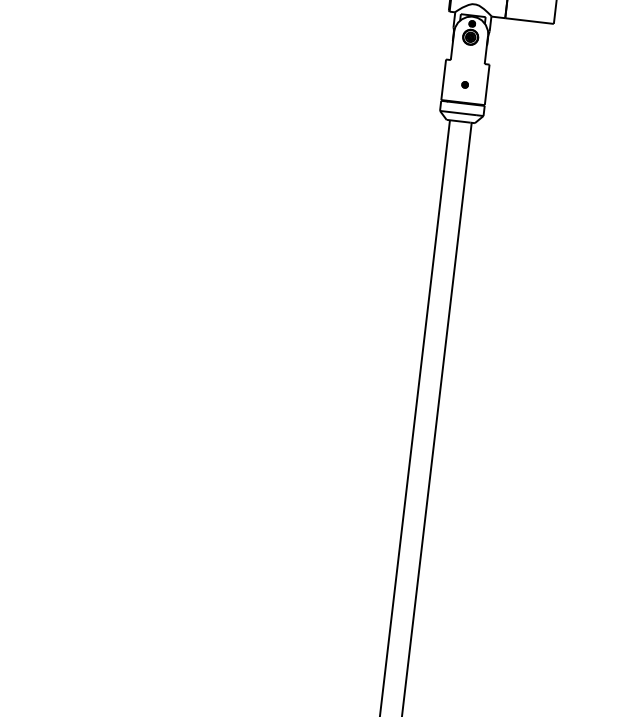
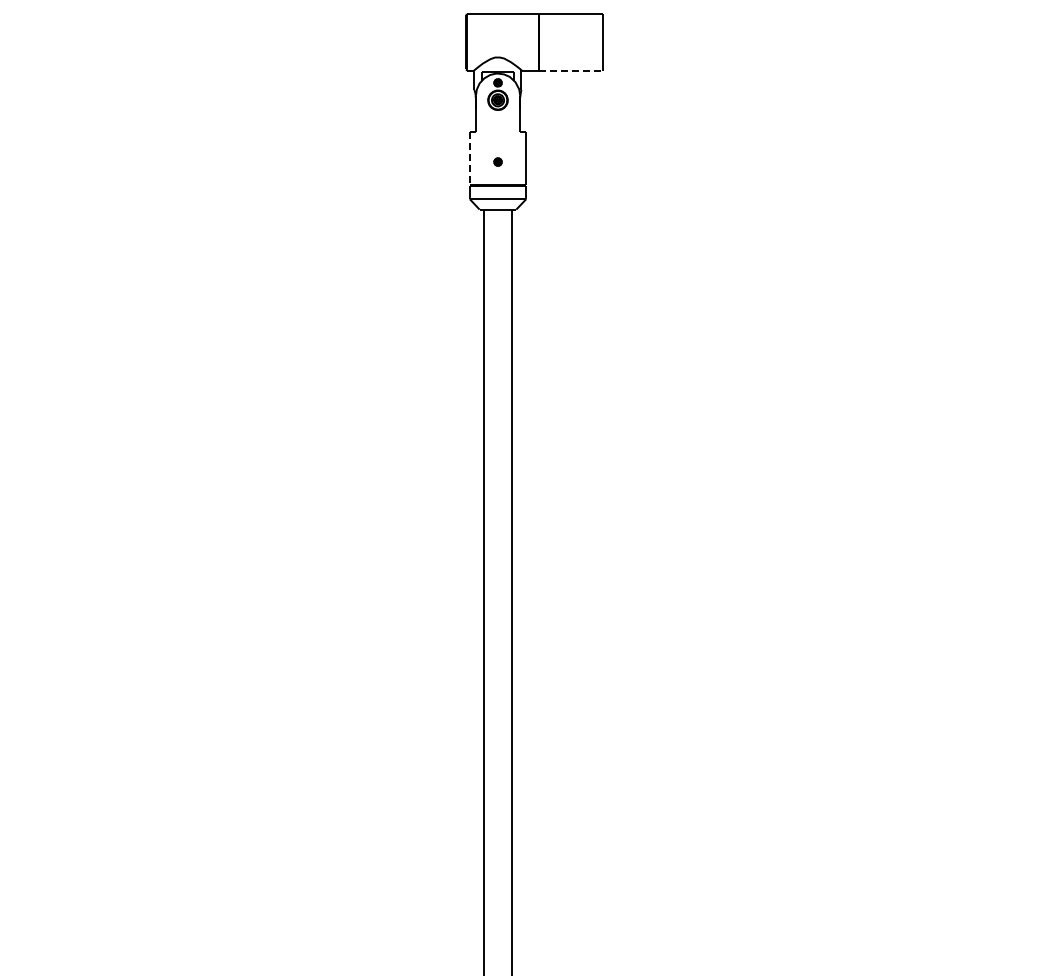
line: (529, 20) -> (570, 70), solid -> dashed
line: (443, 80) -> (469, 159), solid -> dashed

